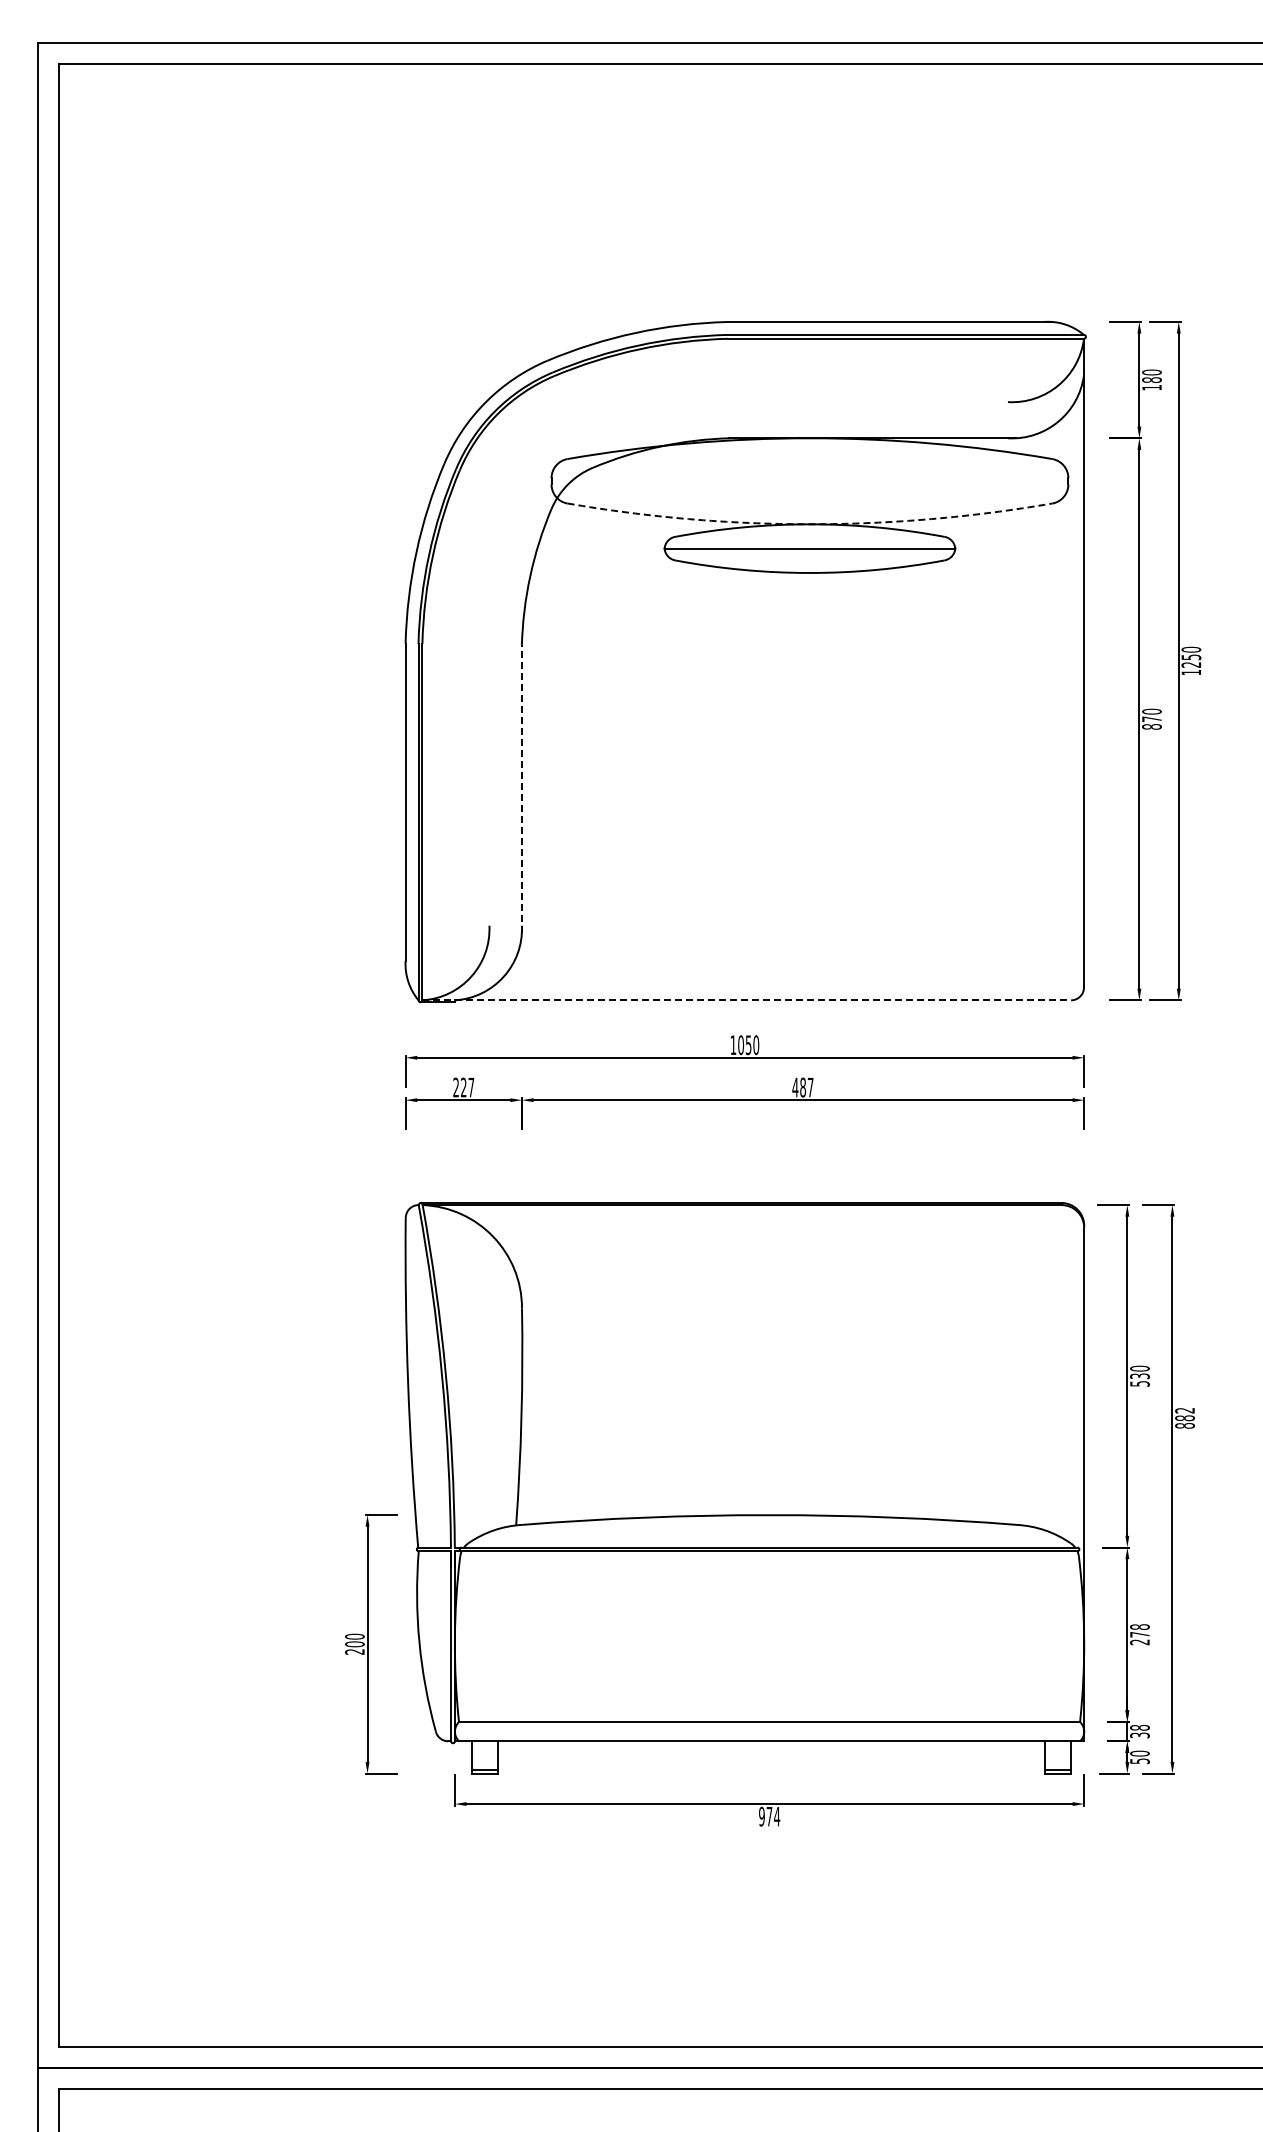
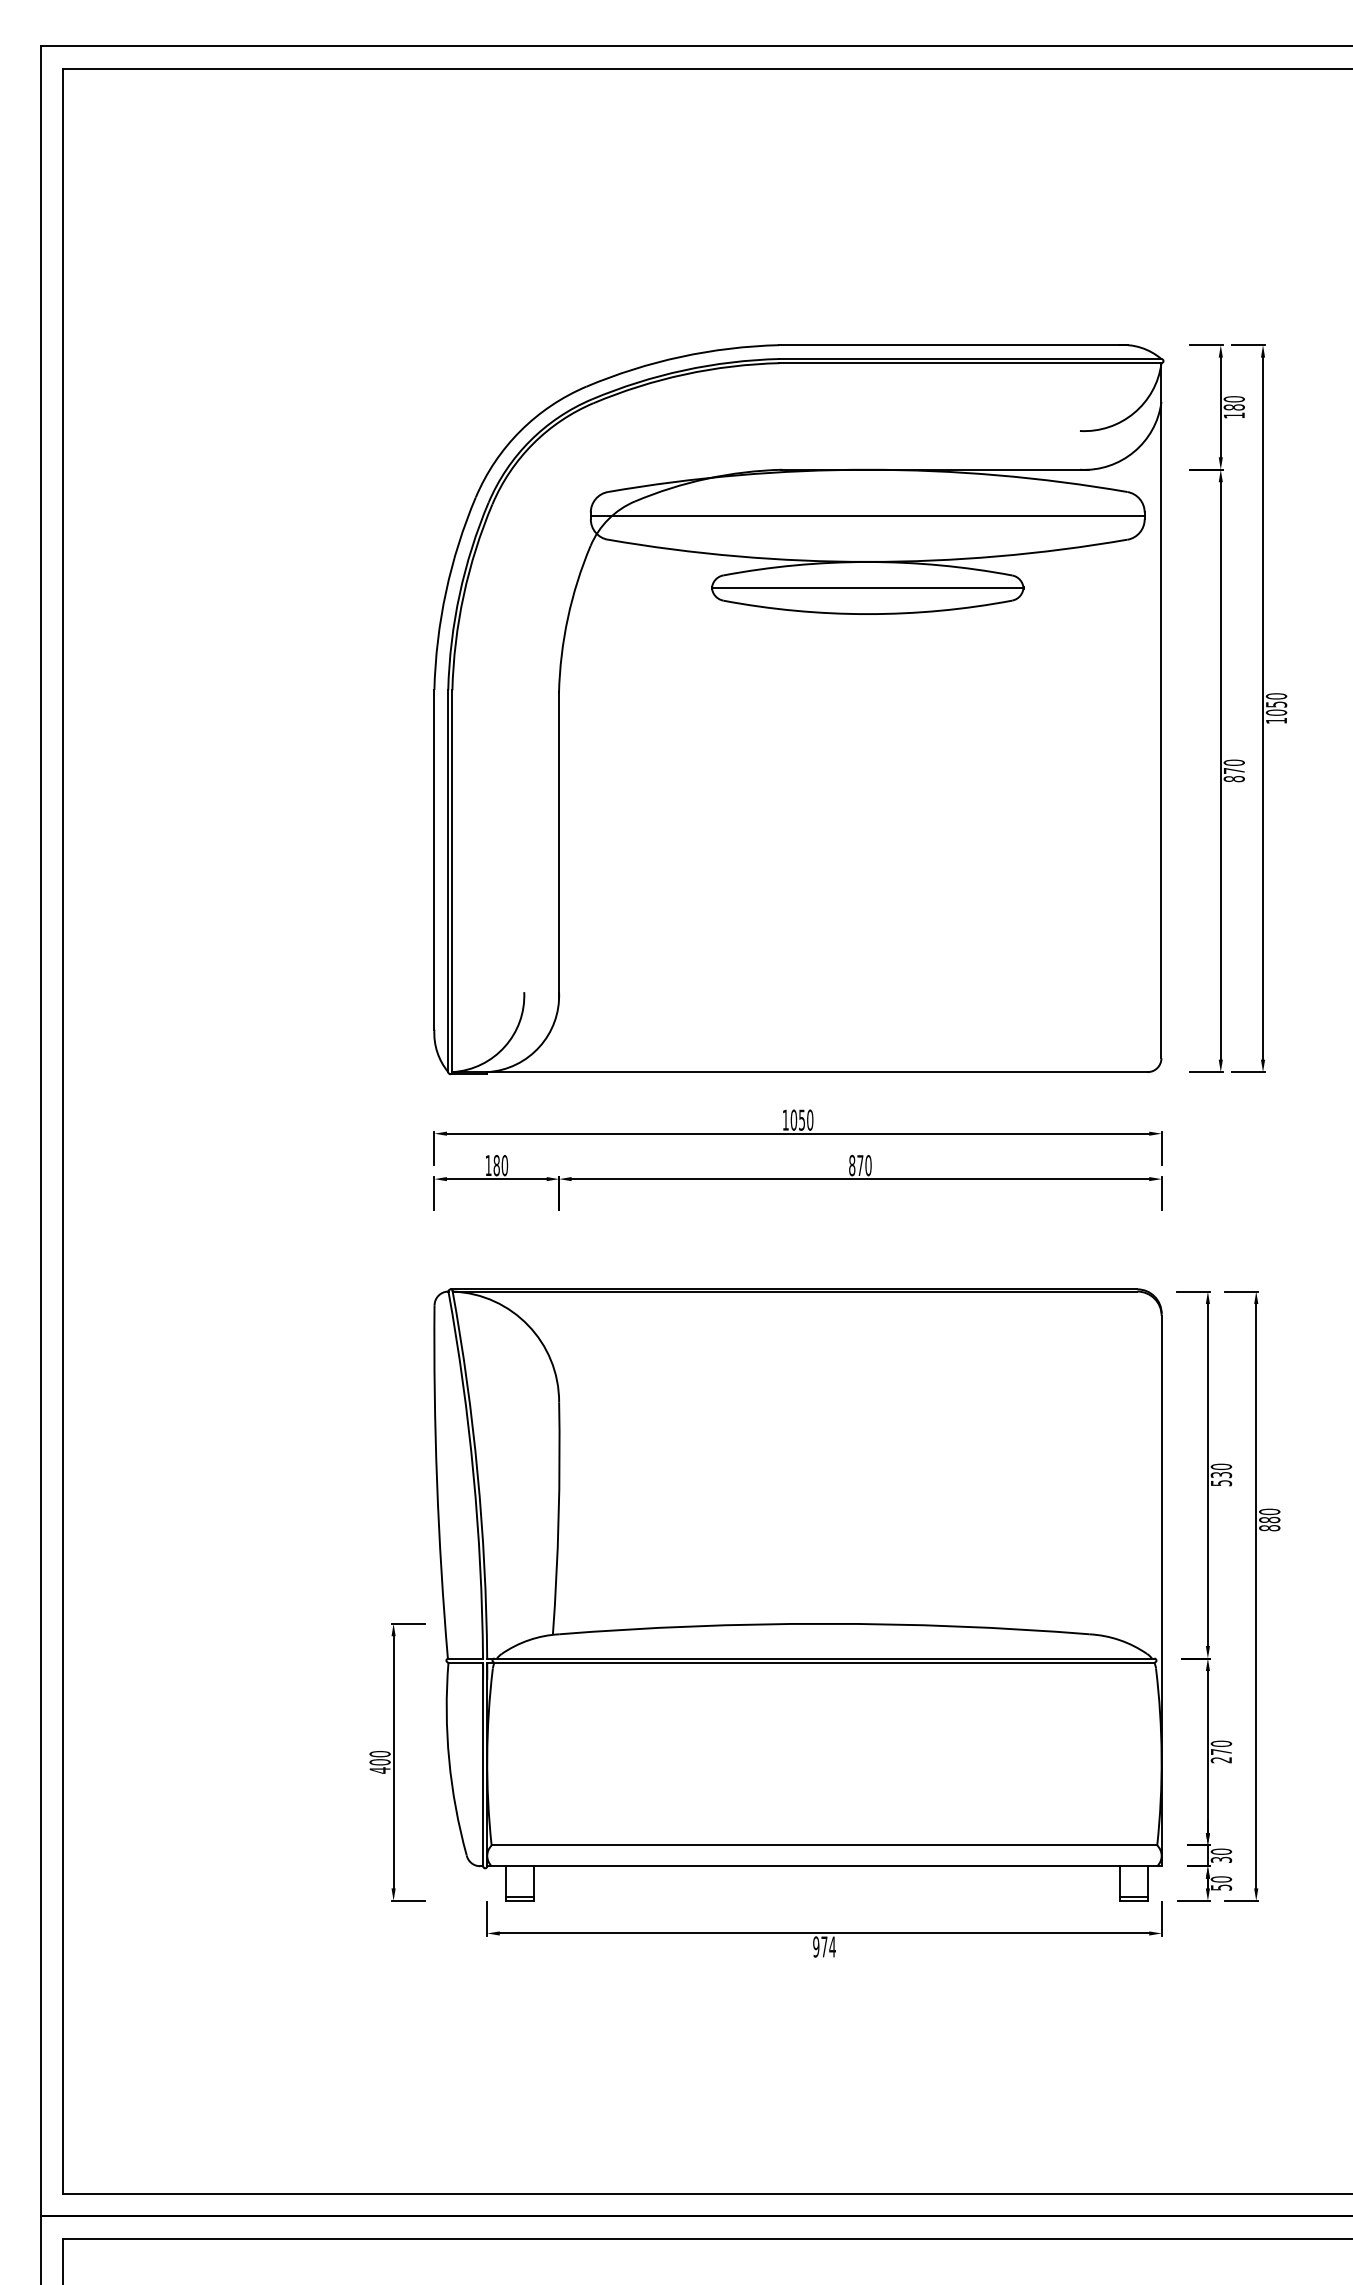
line: (809, 481) -> (867, 516), added
arc: (809, 524) -> (867, 562), dashed -> solid
text: (1191, 664) -> (1276, 712), 1250 -> 1050
line: (521, 788) -> (558, 845), dashed -> solid
line: (747, 1000) -> (800, 1072), dashed -> solid
text: (463, 1087) -> (496, 1165), 227 -> 180
text: (802, 1087) -> (859, 1165), 487 -> 870
text: (1184, 1410) -> (1269, 1511), 882 -> 880
text: (1139, 1627) -> (1220, 1744), 278 -> 270
text: (354, 1651) -> (379, 1769), 200 -> 400
text: (1139, 1727) -> (1220, 1851), 38 -> 30

